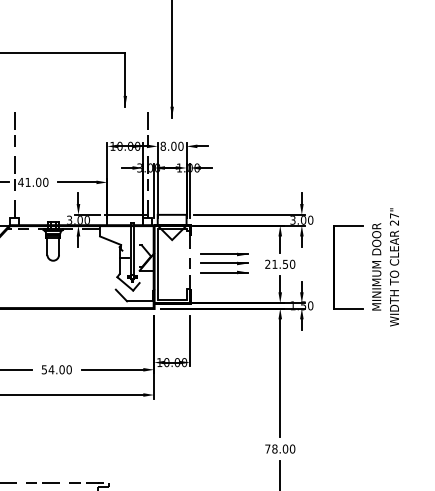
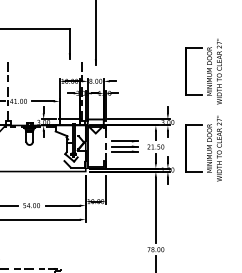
part: (365, 128) -> (203, 71), added

